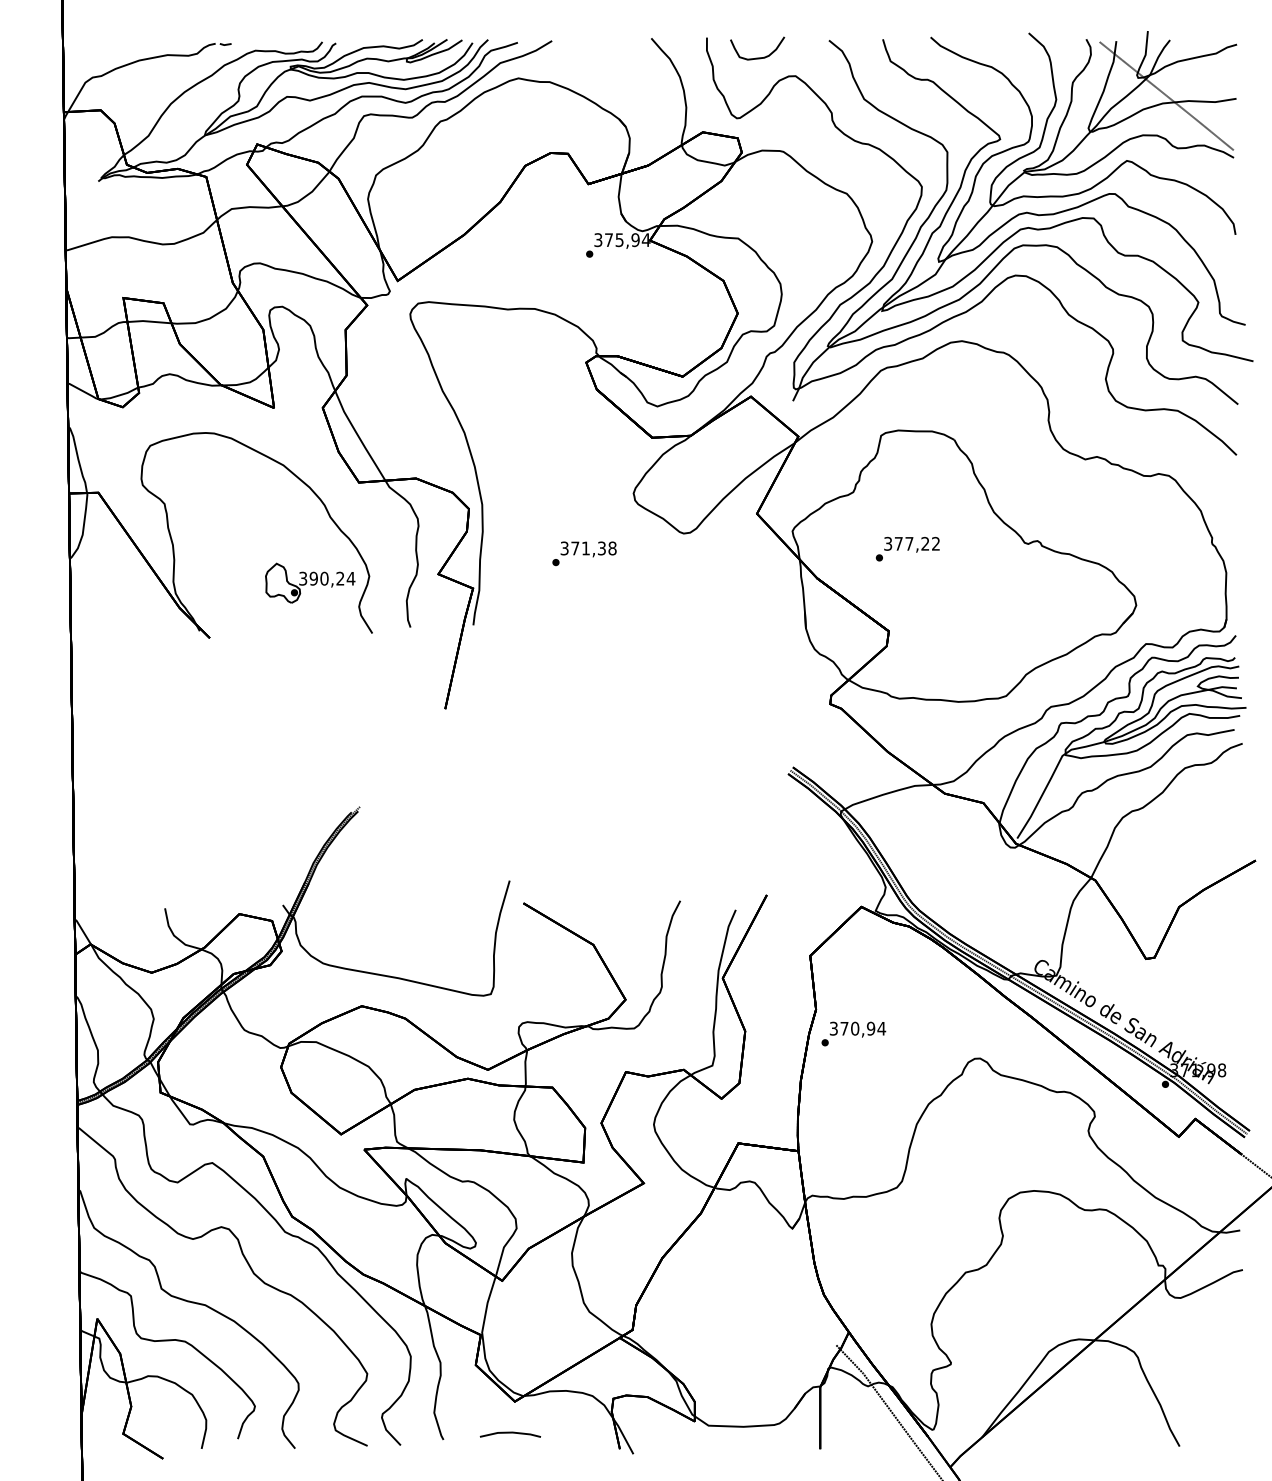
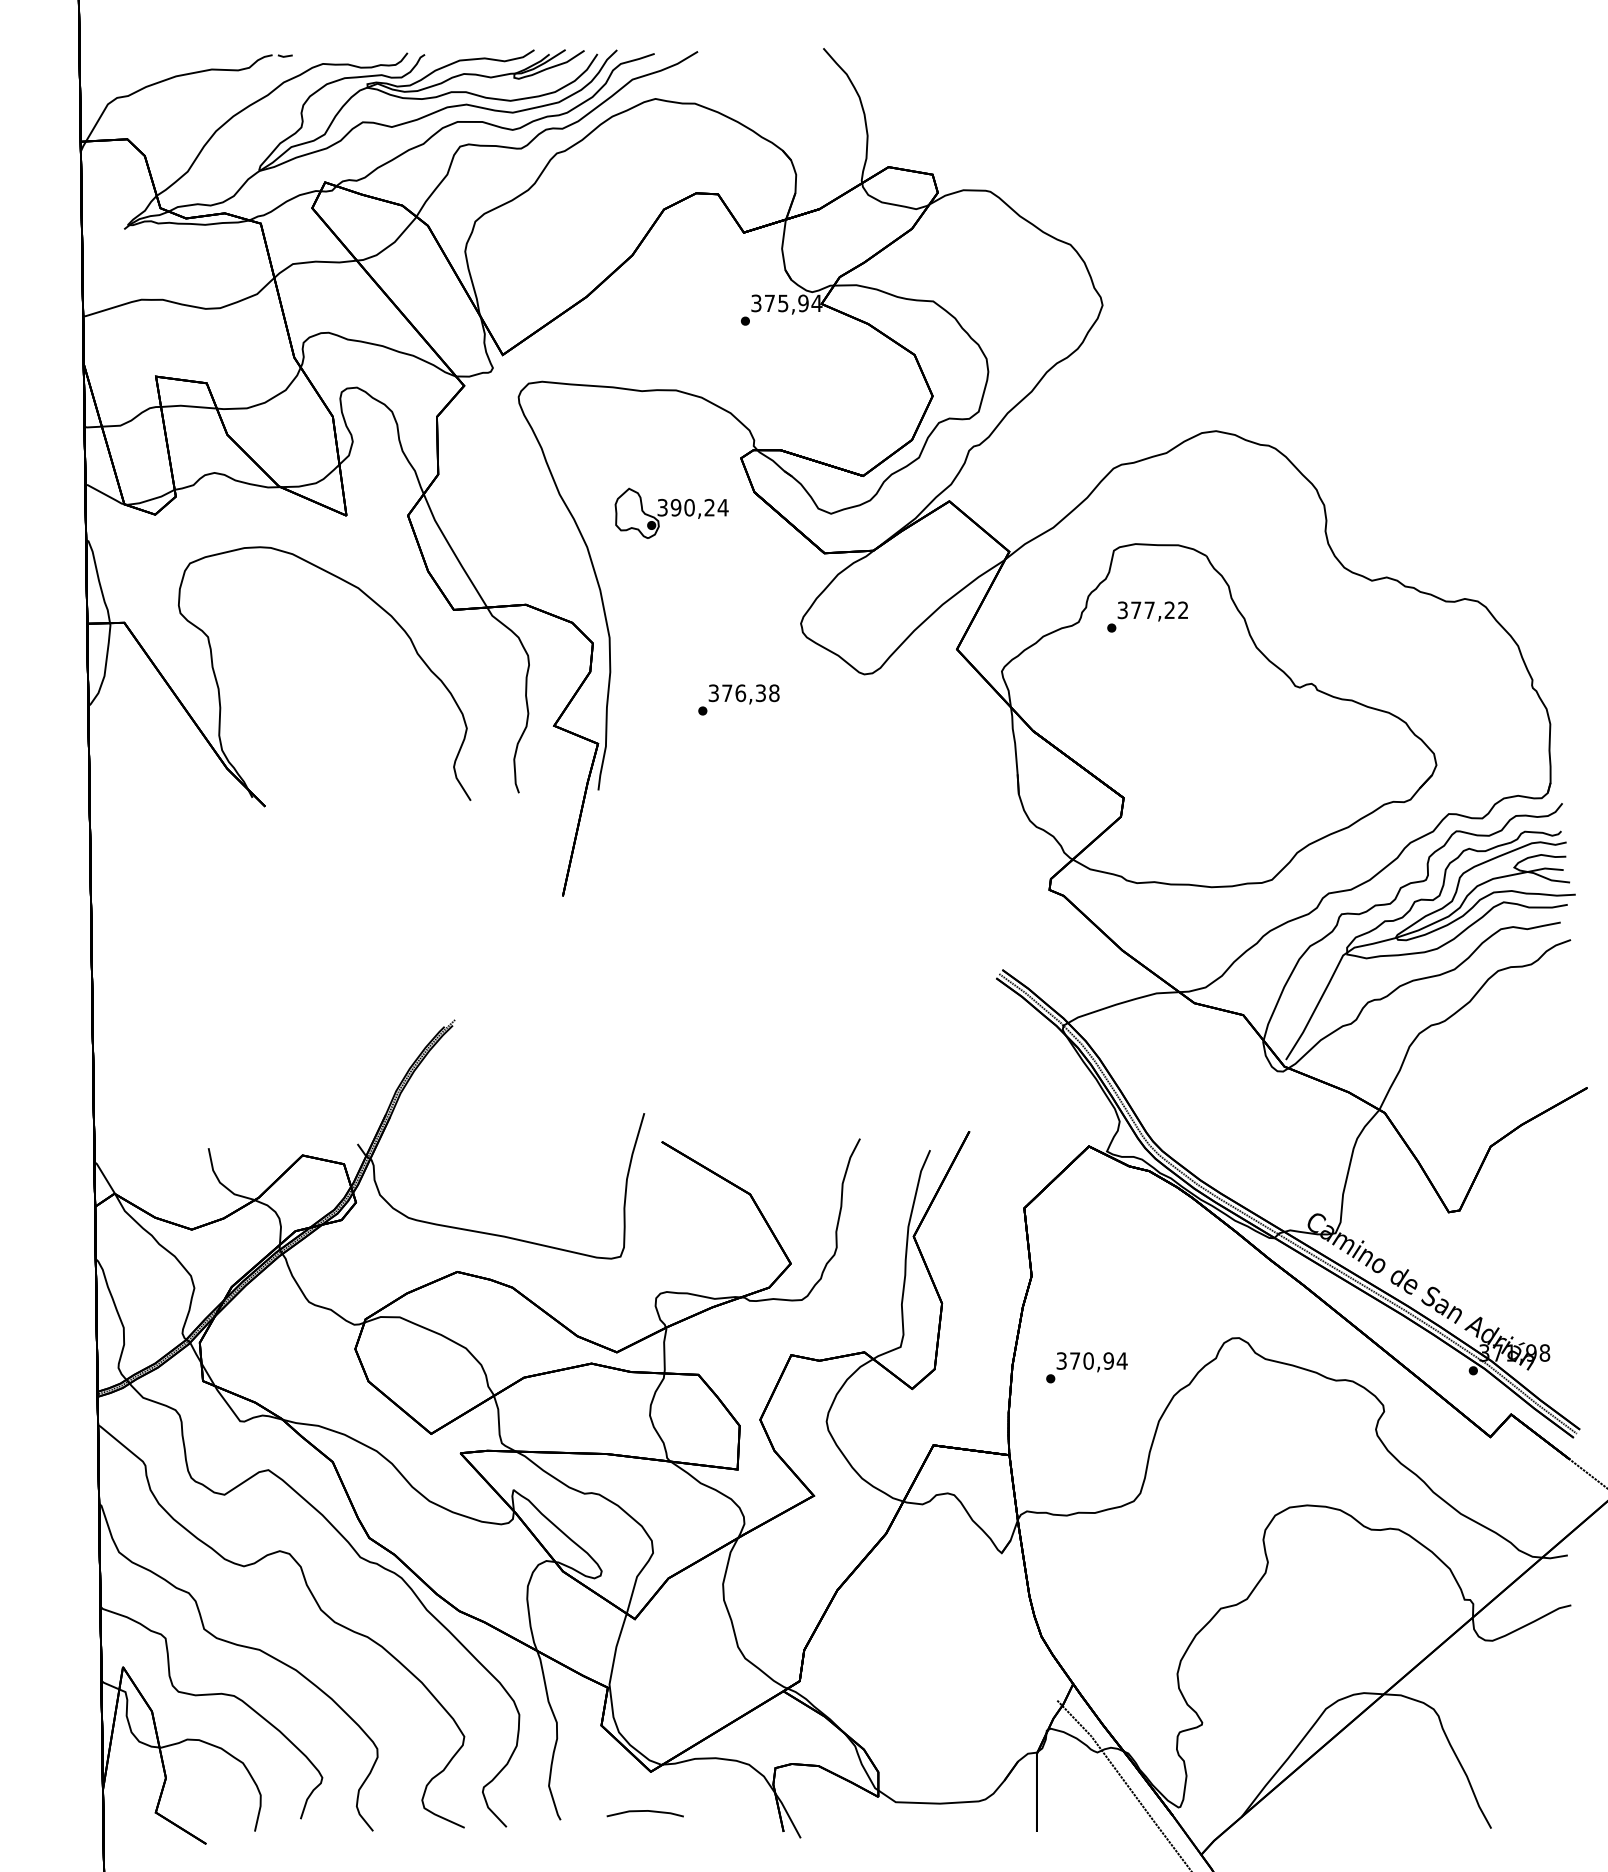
part: (979, 243) -> (1238, 307), removed
text: (585, 548) -> (740, 693), 371,38 -> 376,38
text: (907, 548) -> (1147, 616), moved
part: (310, 582) -> (671, 512), moved
text: (853, 1033) -> (1086, 1367), moved

